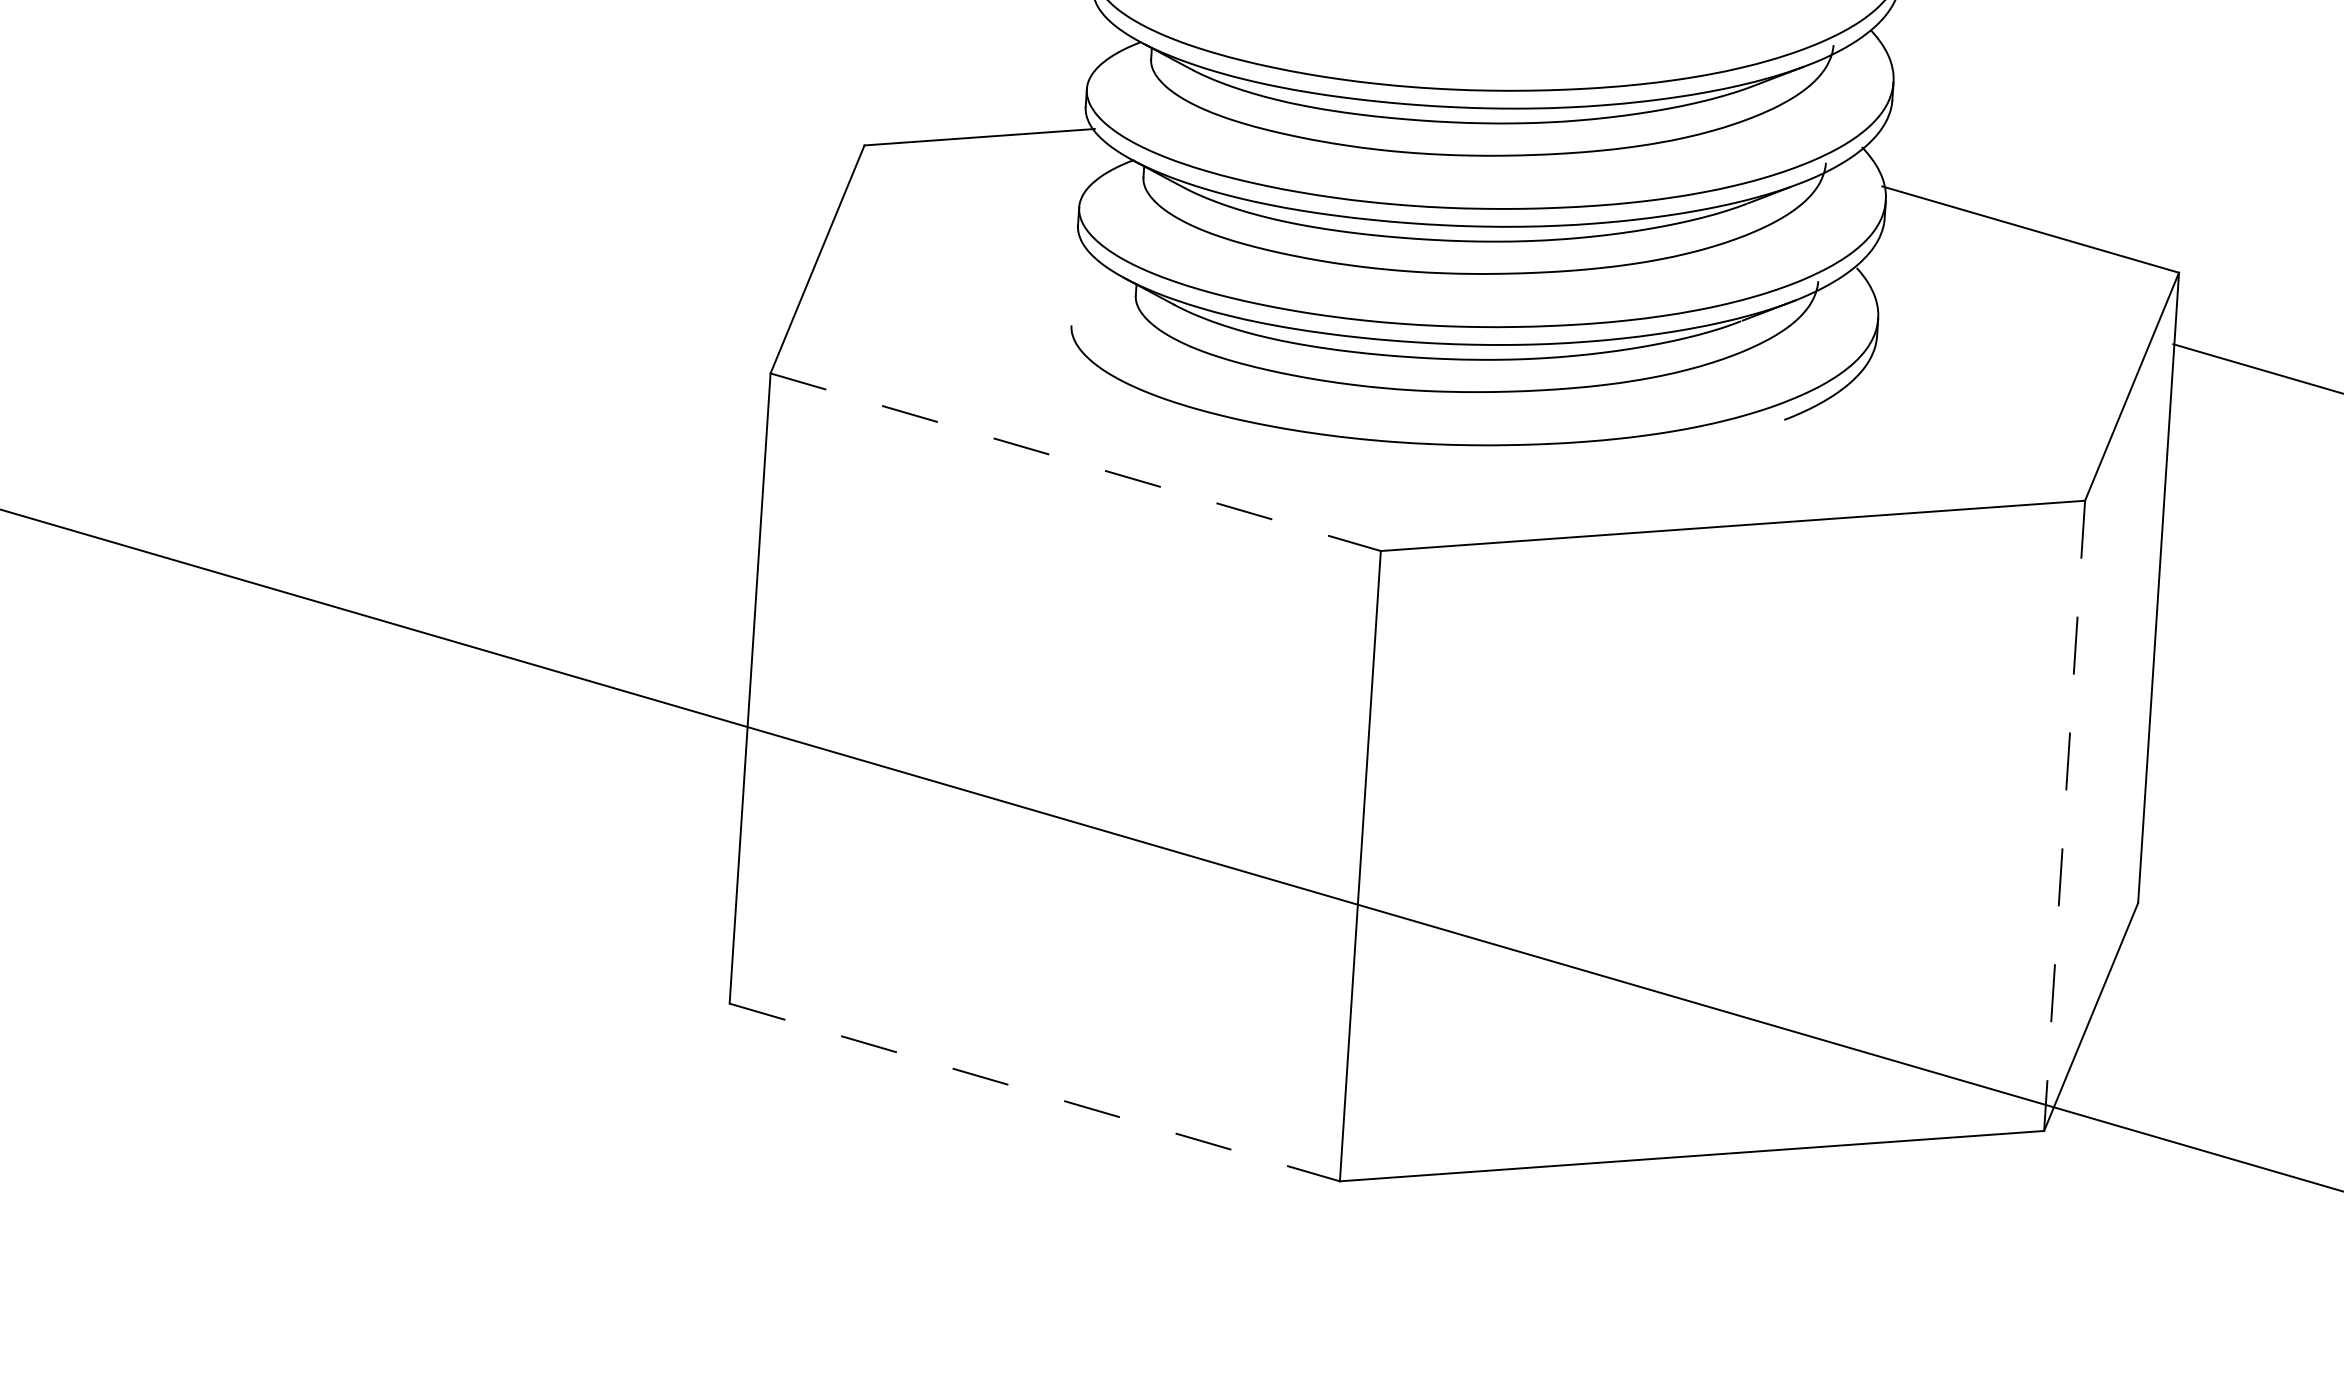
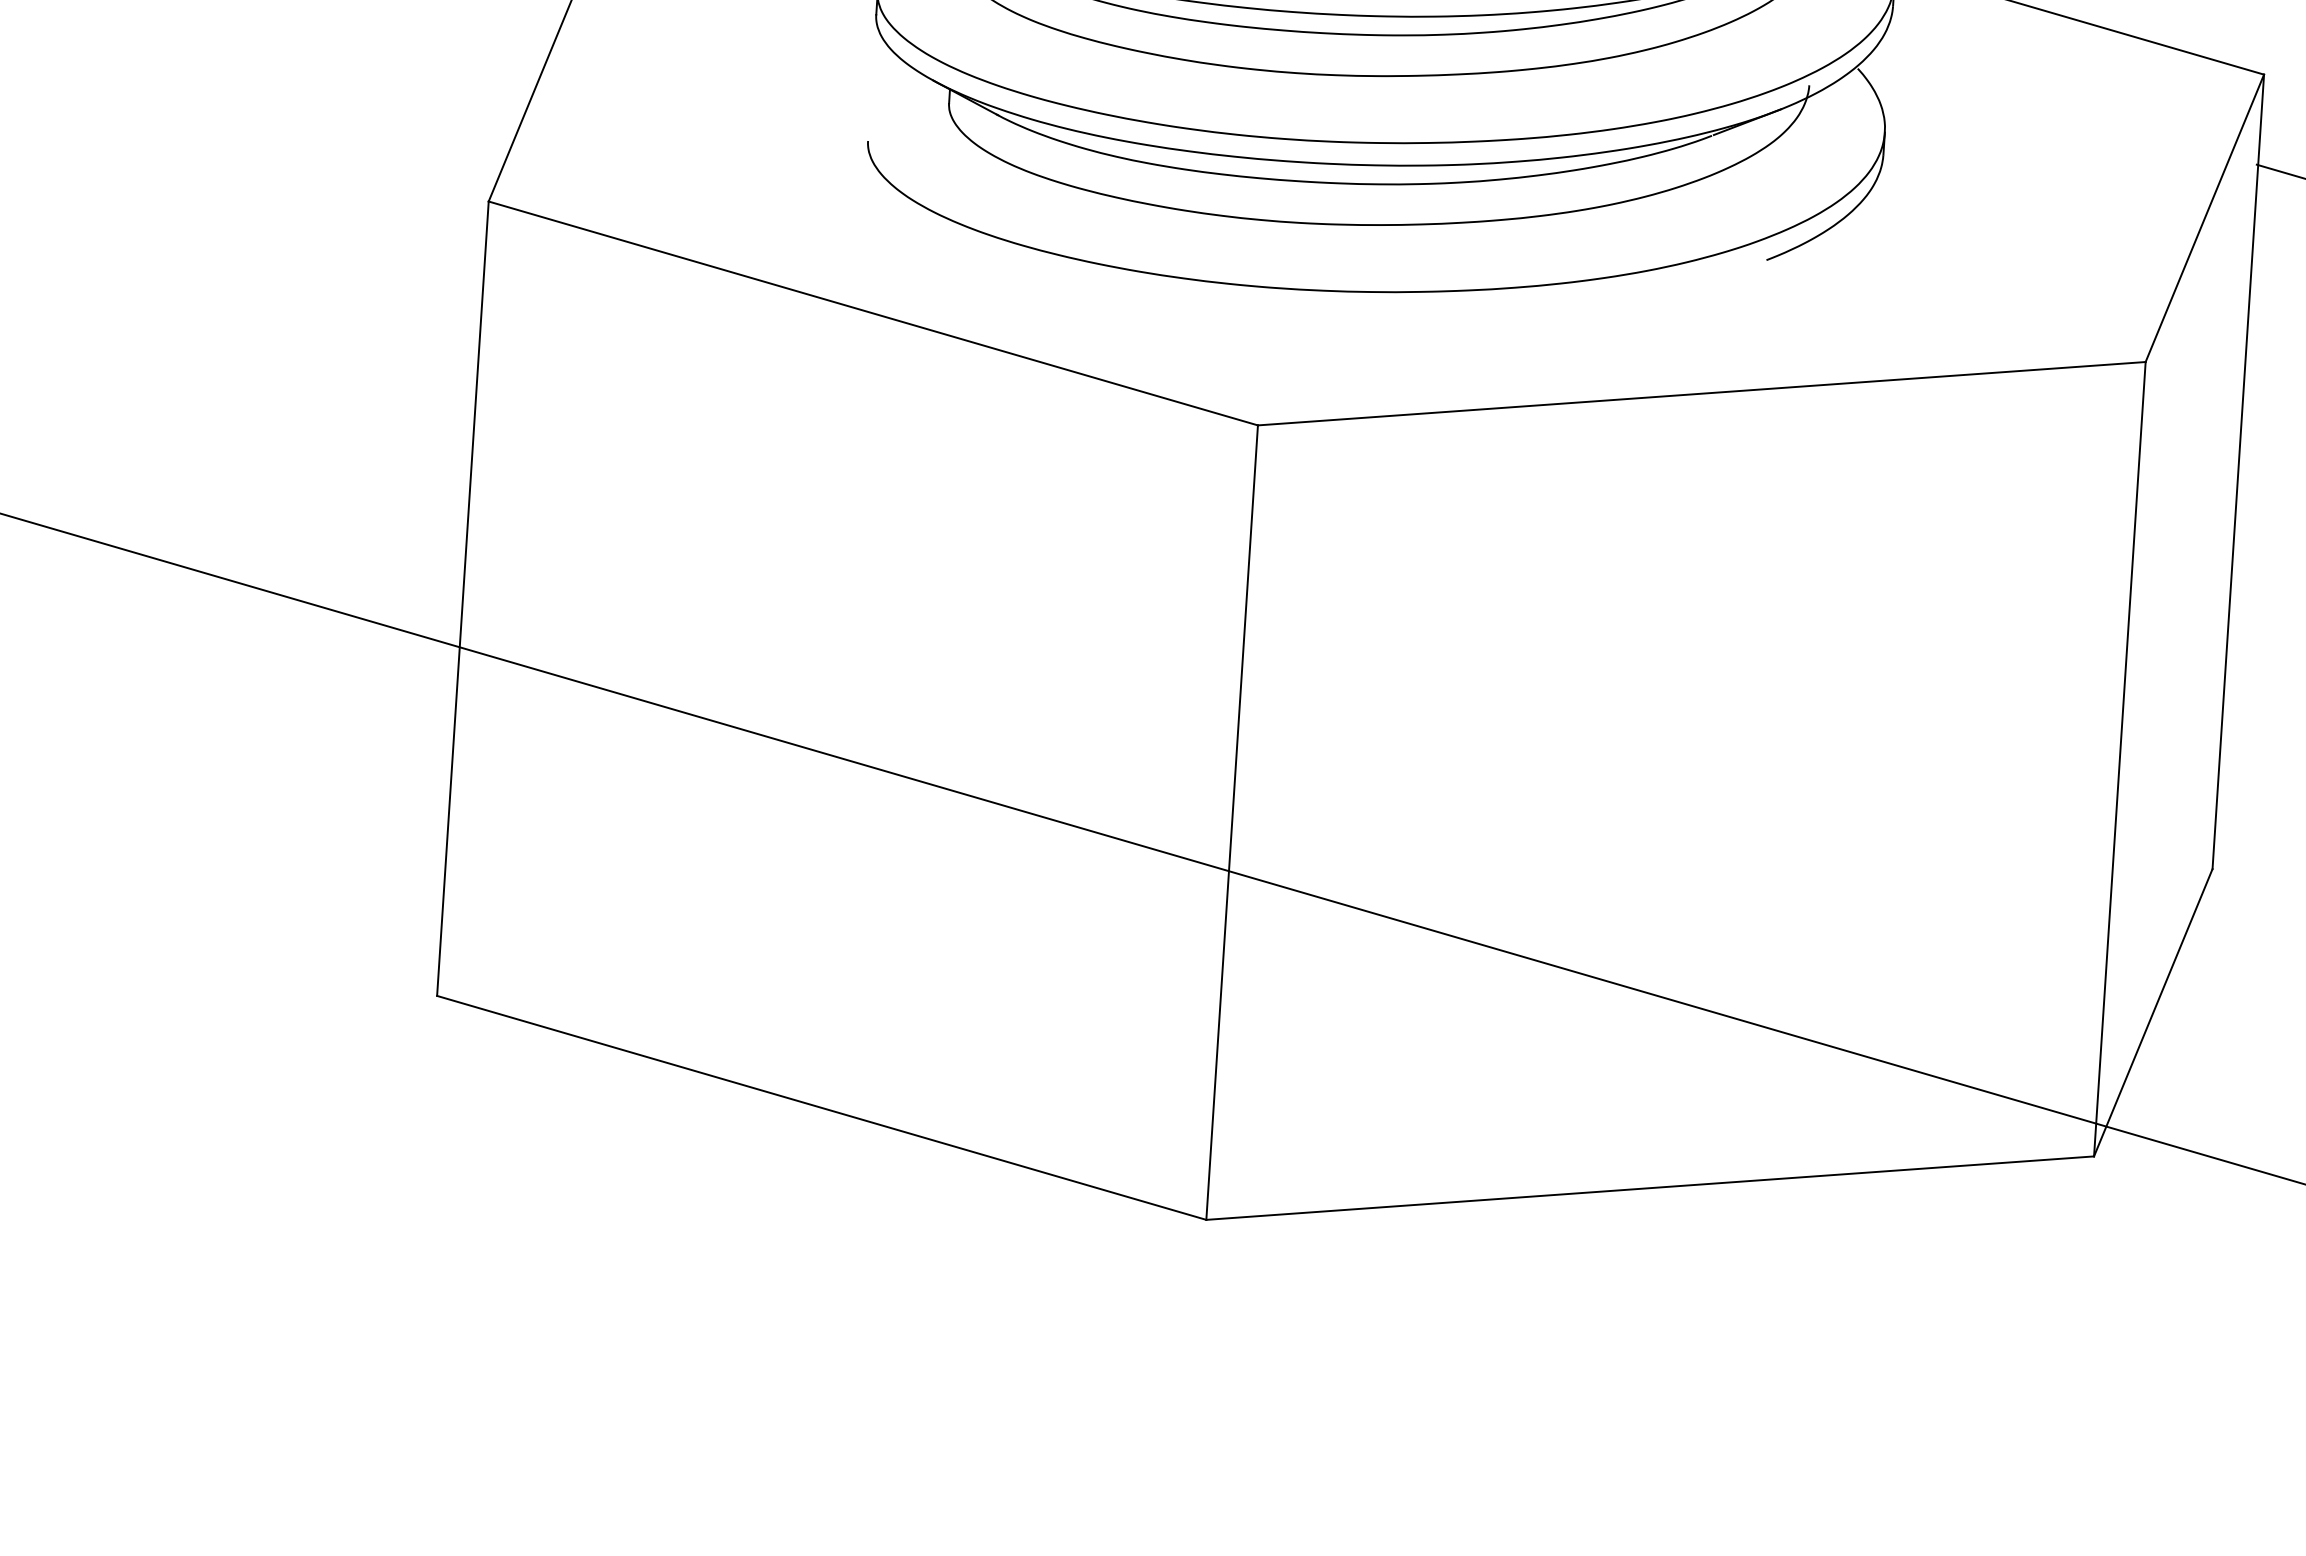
line: (1075, 462) -> (873, 313), dashed -> solid
line: (2064, 815) -> (2119, 758), dashed -> solid
line: (1034, 1092) -> (821, 1107), dashed -> solid

